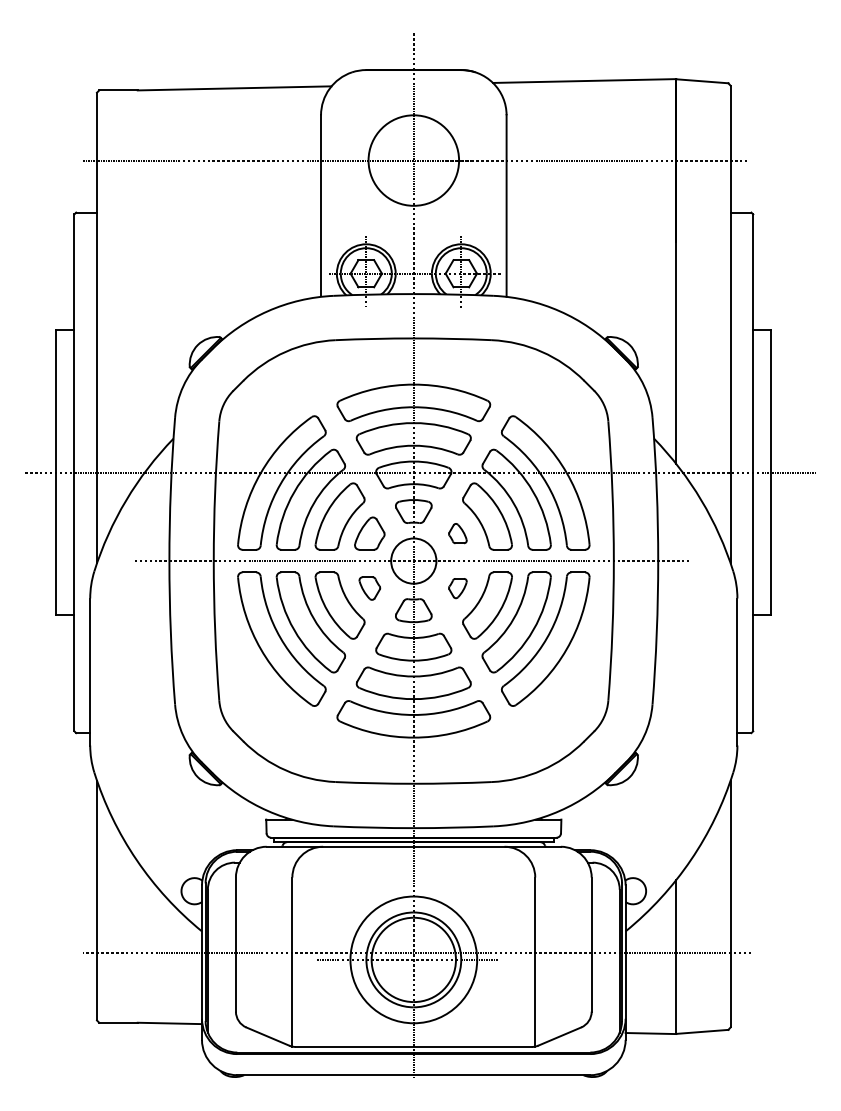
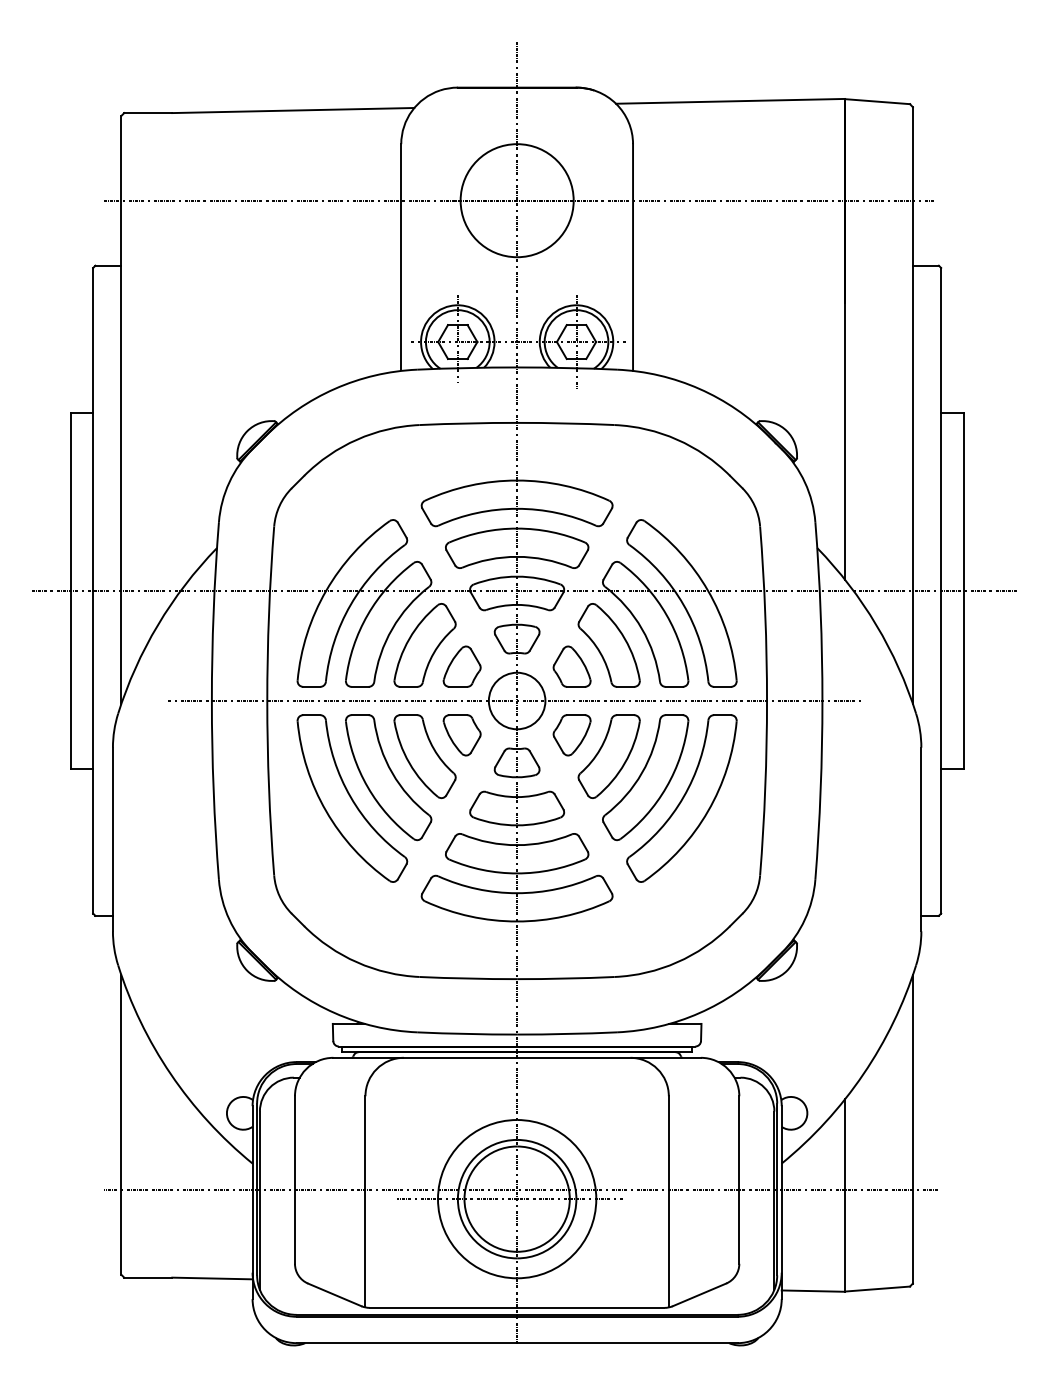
part: (457, 533) -> (571, 666), size x1.67
part: (369, 588) -> (461, 735), size x1.43
part: (457, 588) -> (571, 735), size x1.67

